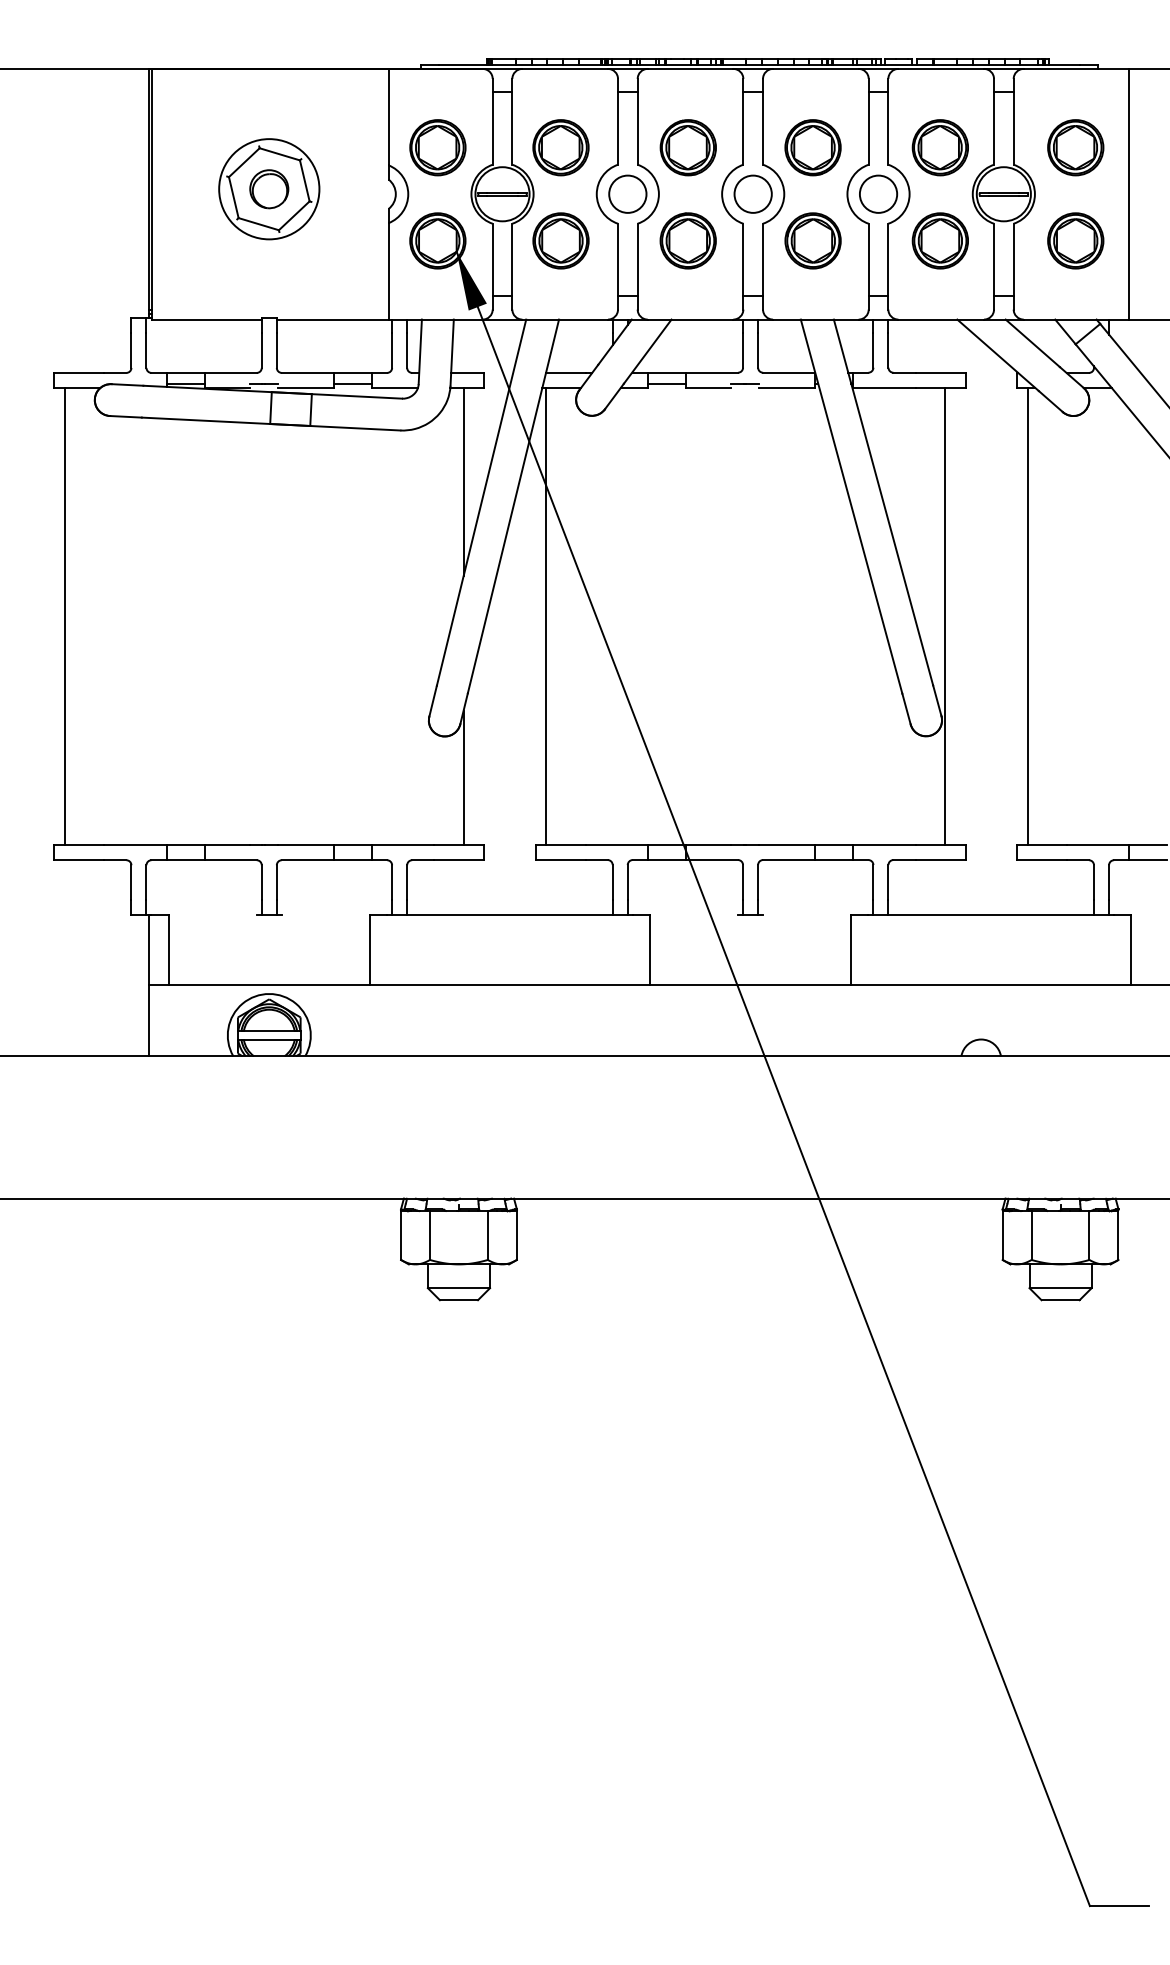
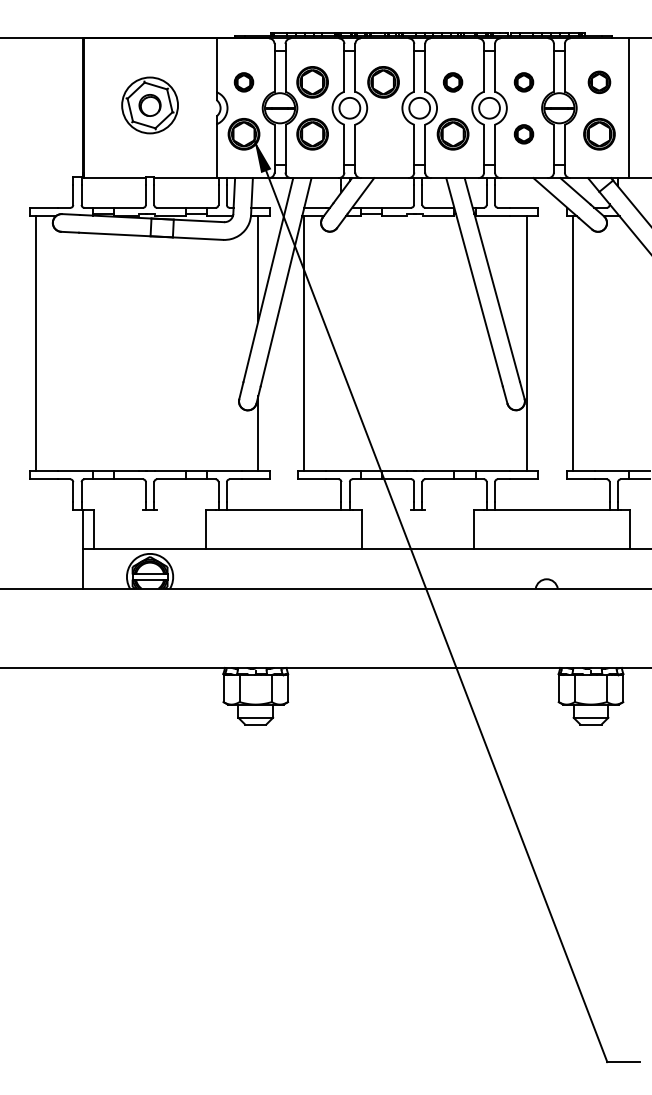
part: (436, 148) -> (243, 82), size x0.6
part: (812, 148) -> (452, 82), size x0.6
part: (939, 148) -> (523, 82), size x0.6
part: (1075, 148) -> (599, 82), size x0.7
part: (688, 241) -> (383, 134), removed
part: (939, 241) -> (523, 134), size x0.6

